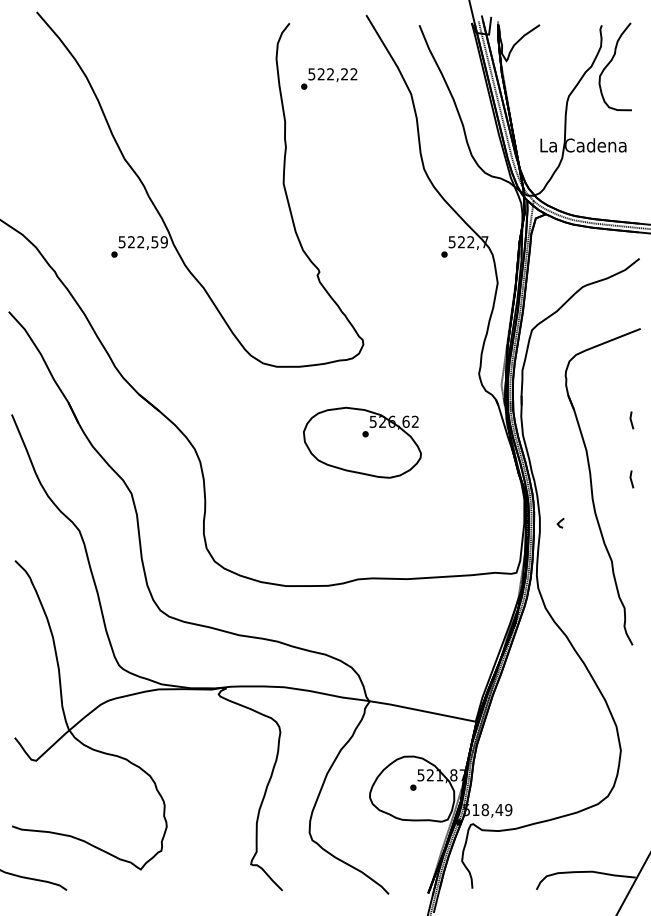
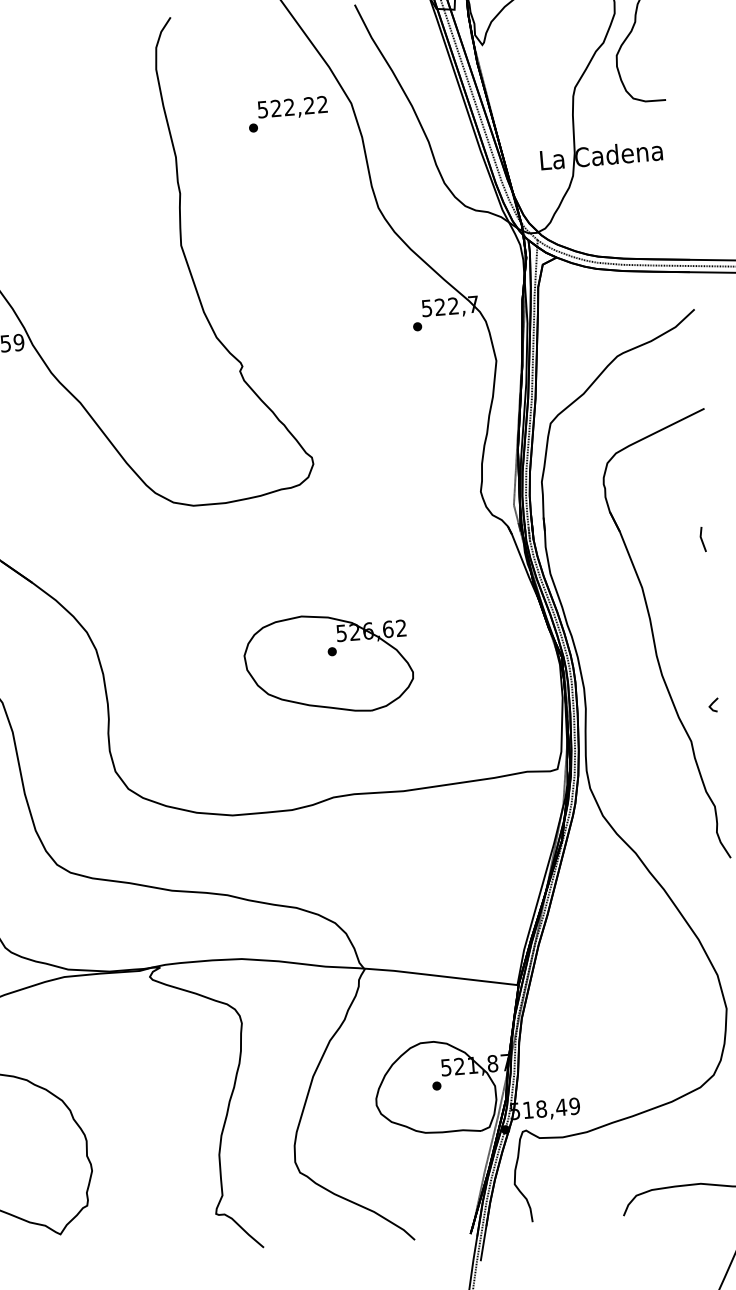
text: (329, 78) -> (288, 113), moved
part: (362, 442) -> (328, 663), moved
line: (631, 479) -> (709, 623), removed
line: (560, 522) -> (713, 704), moved

